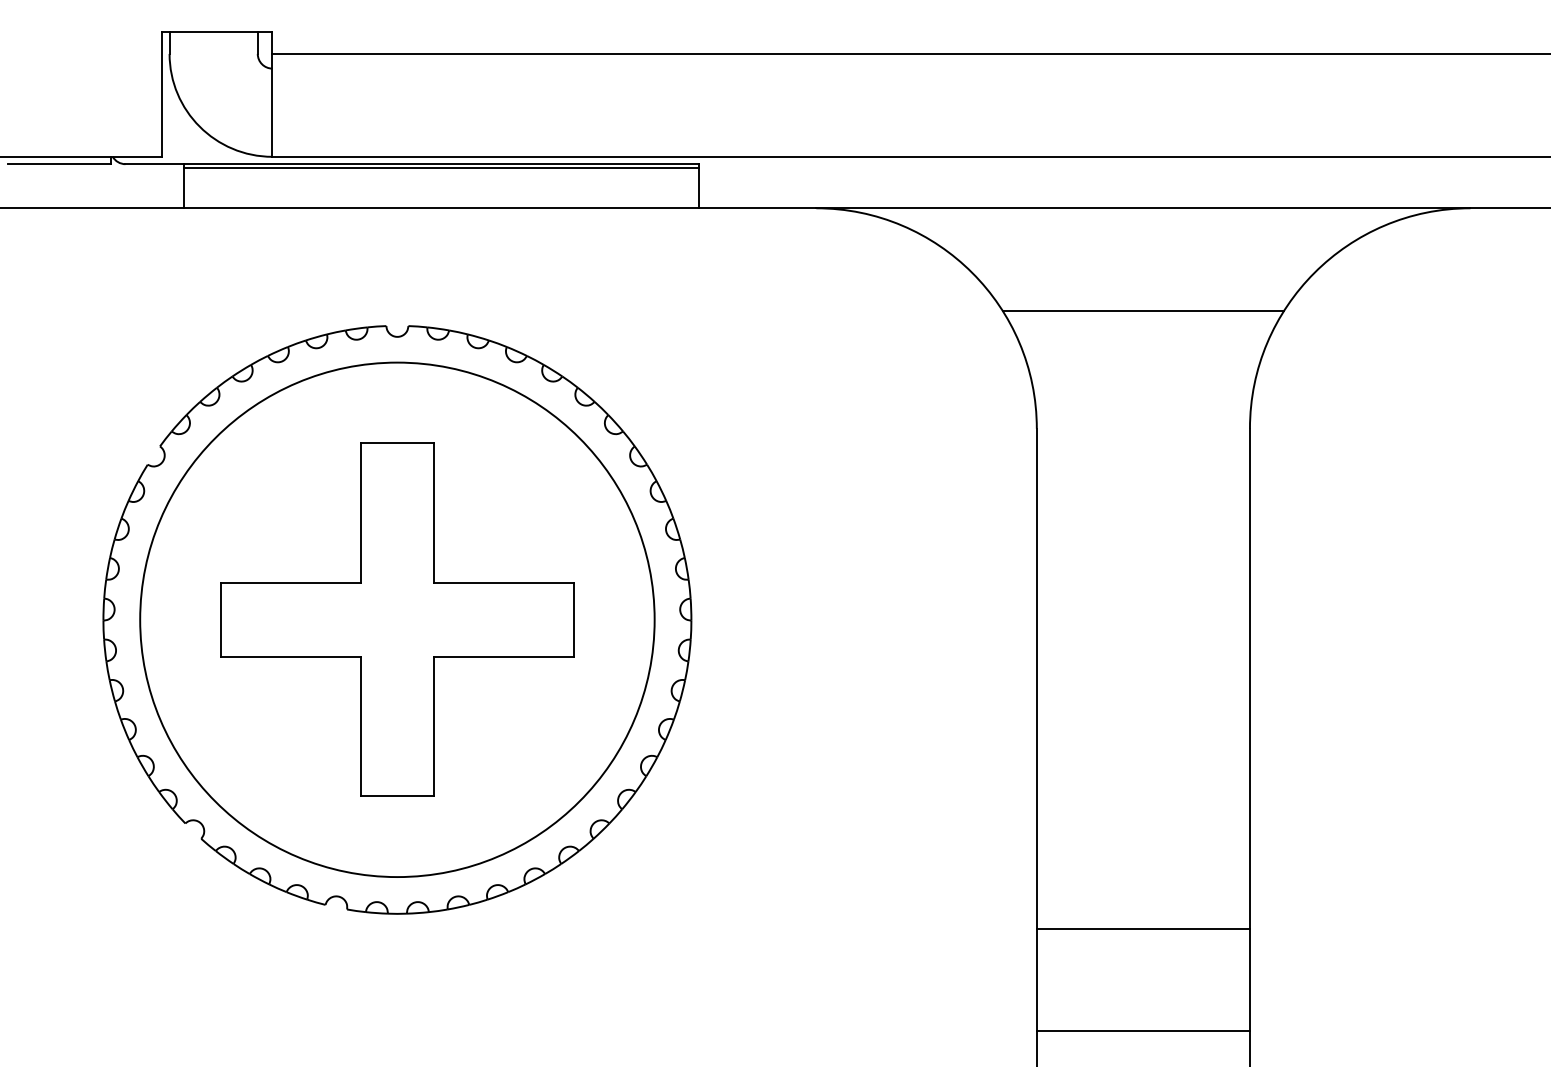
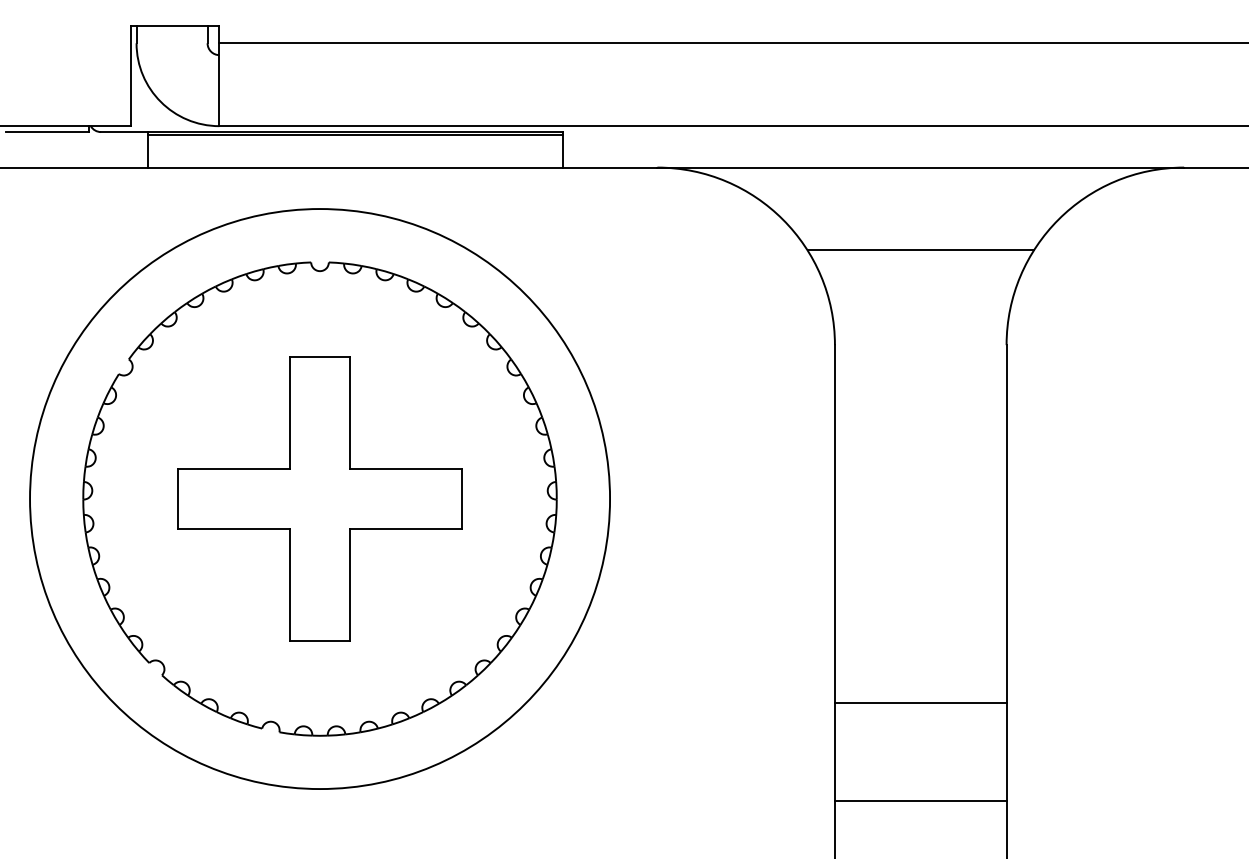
circle: (397, 619) -> (320, 498), size x1.4
line: (1142, 928) -> (920, 703), moved
line: (1142, 1031) -> (920, 800), moved

